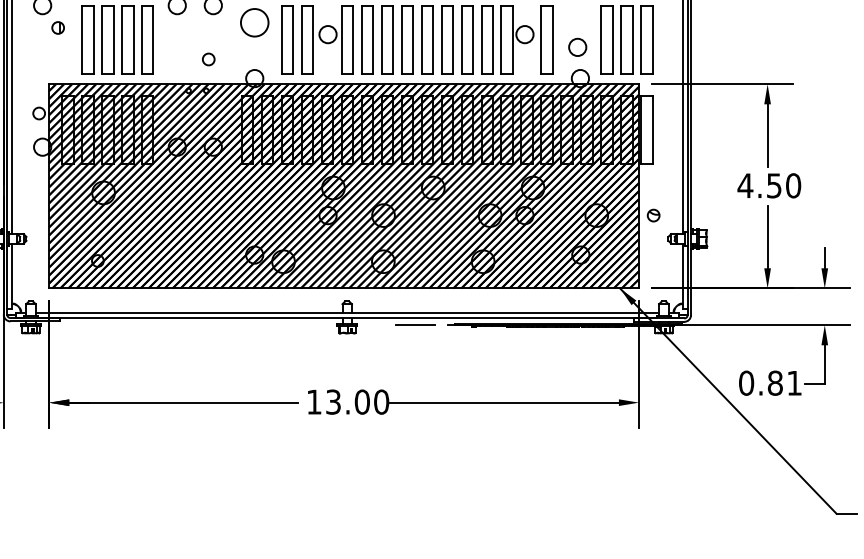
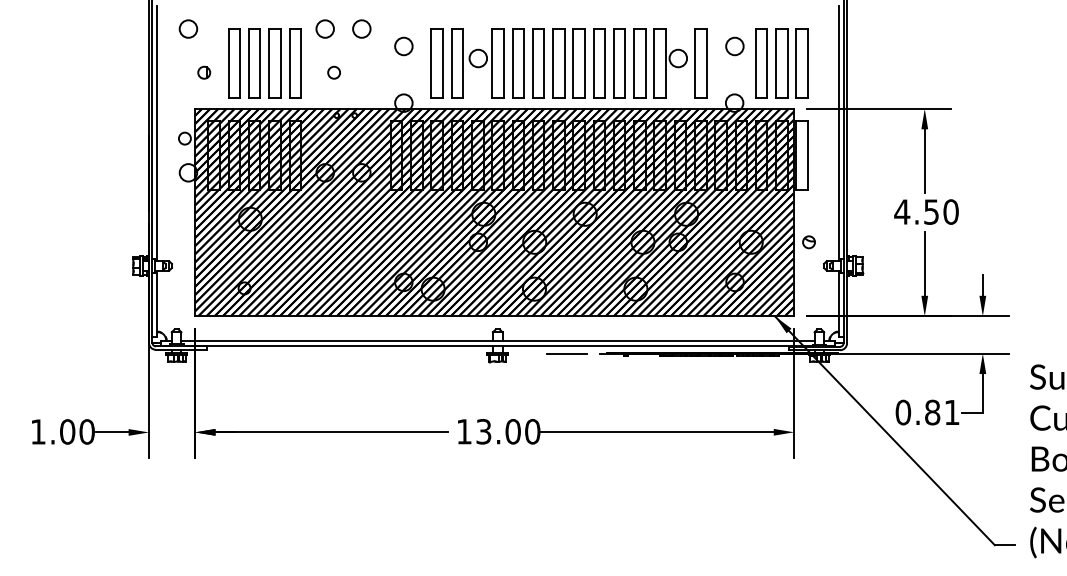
circle: (254, 22) -> (403, 46), size x0.62
part: (58, 27) -> (204, 72), moved
circle: (577, 47) -> (734, 46), moved
circle: (208, 59) -> (333, 72), moved

